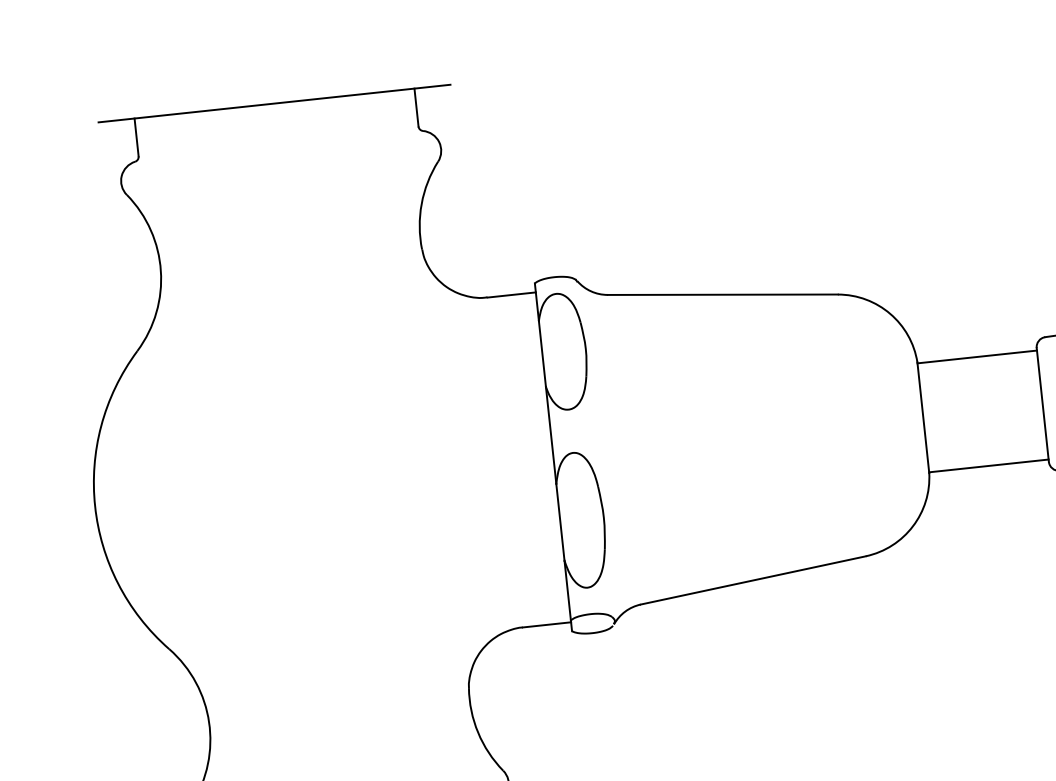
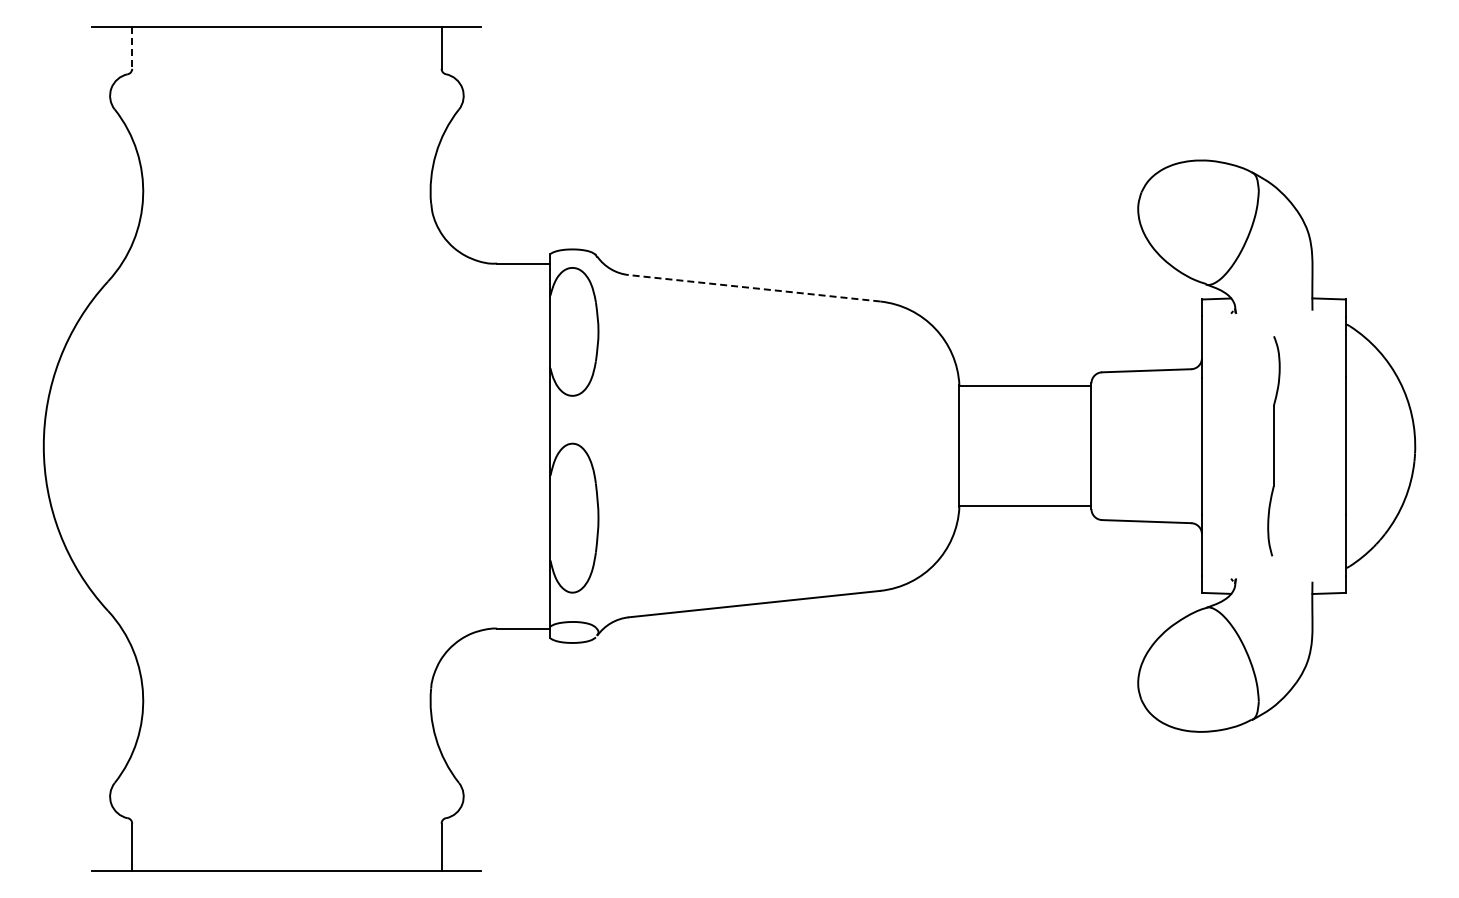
line: (136, 137) -> (132, 47), solid -> dashed
line: (721, 295) -> (753, 288), solid -> dashed

